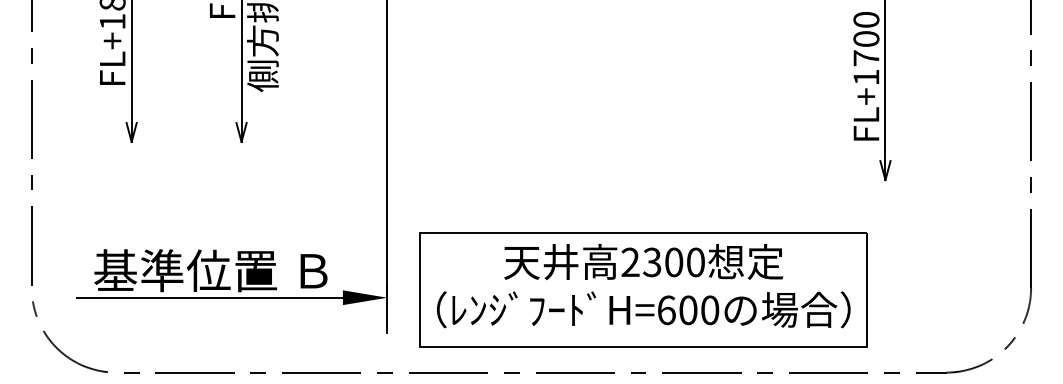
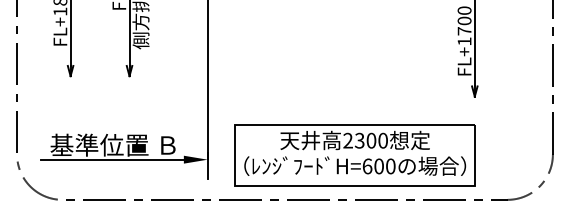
part: (642, 289) -> (354, 155), moved

